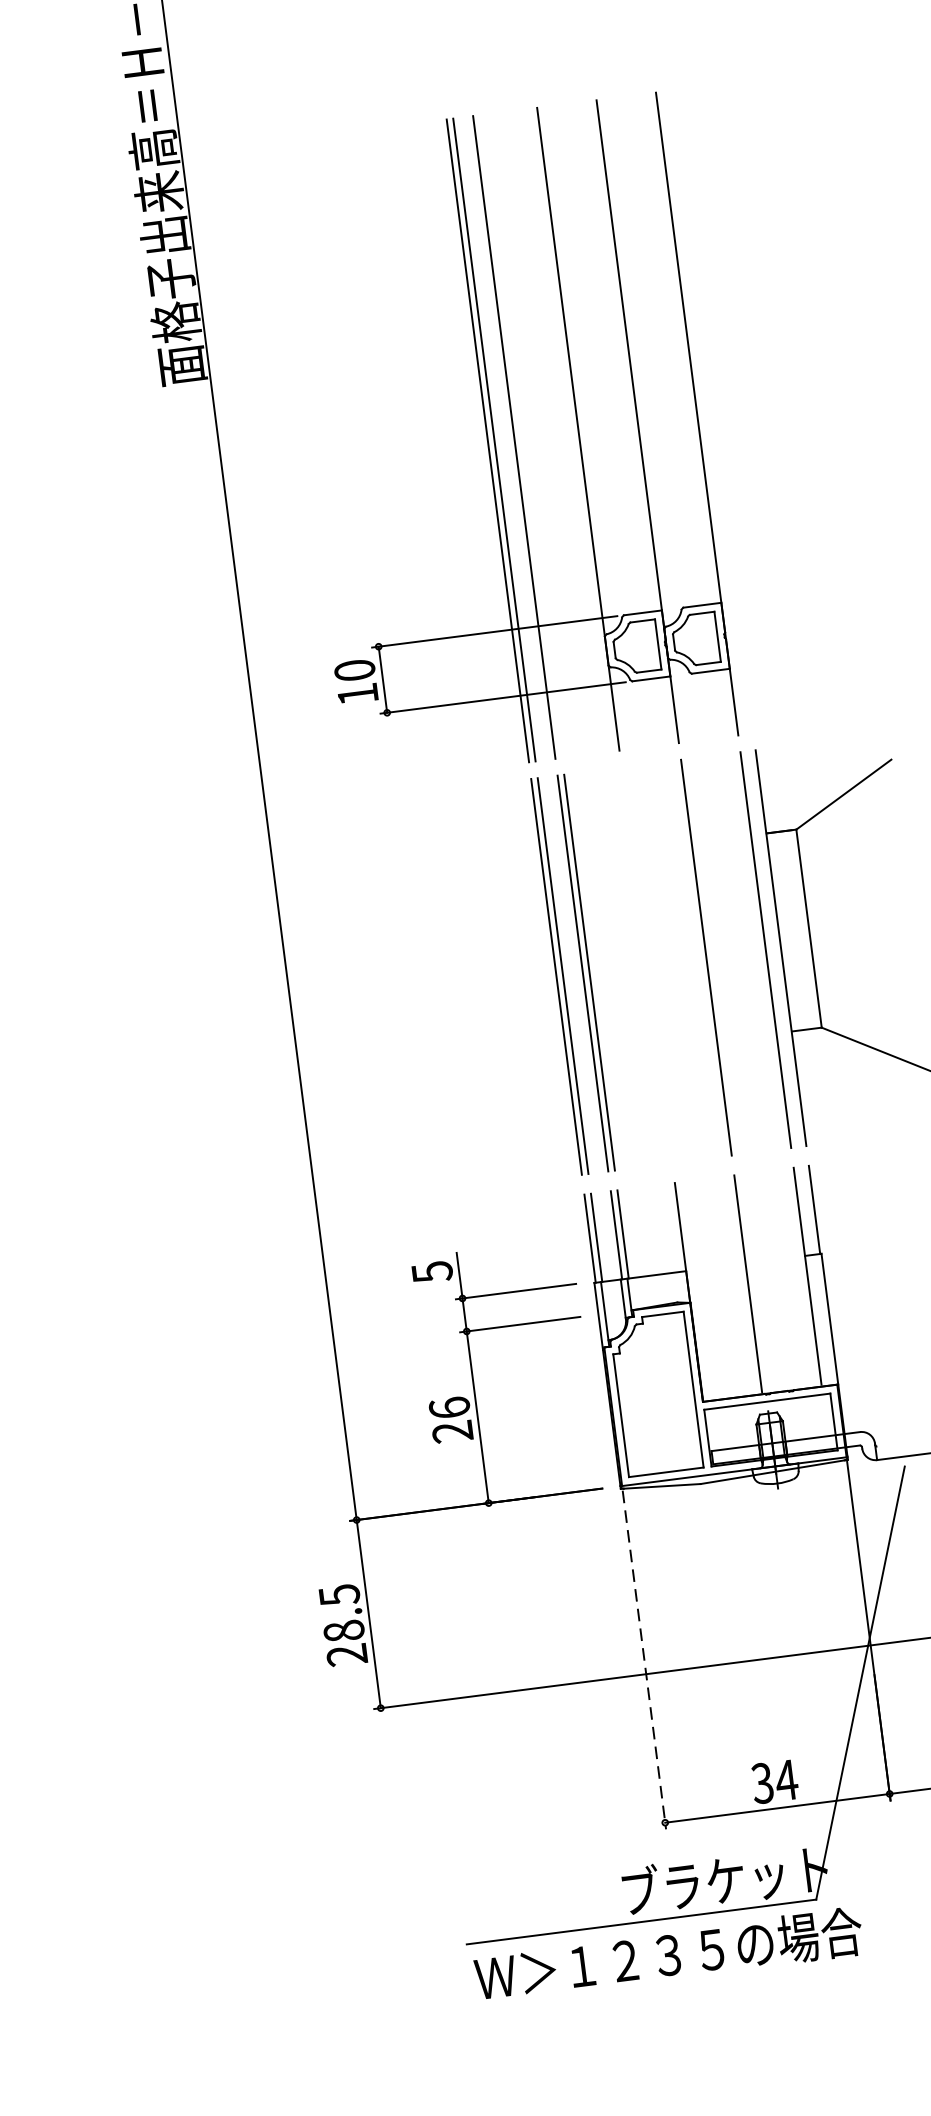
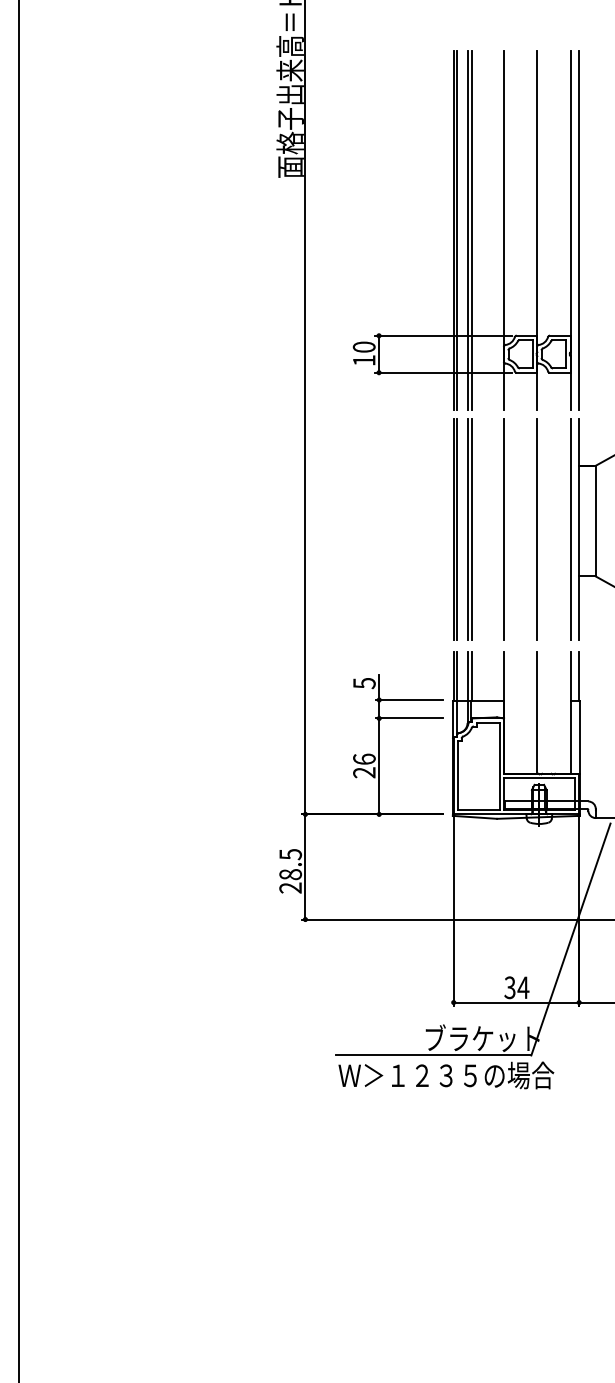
line: (711, 410) -> (578, 229), added
line: (521, 435) -> (472, 229), added
line: (647, 964) -> (504, 529), added
line: (643, 1659) -> (453, 911), dashed -> solid

